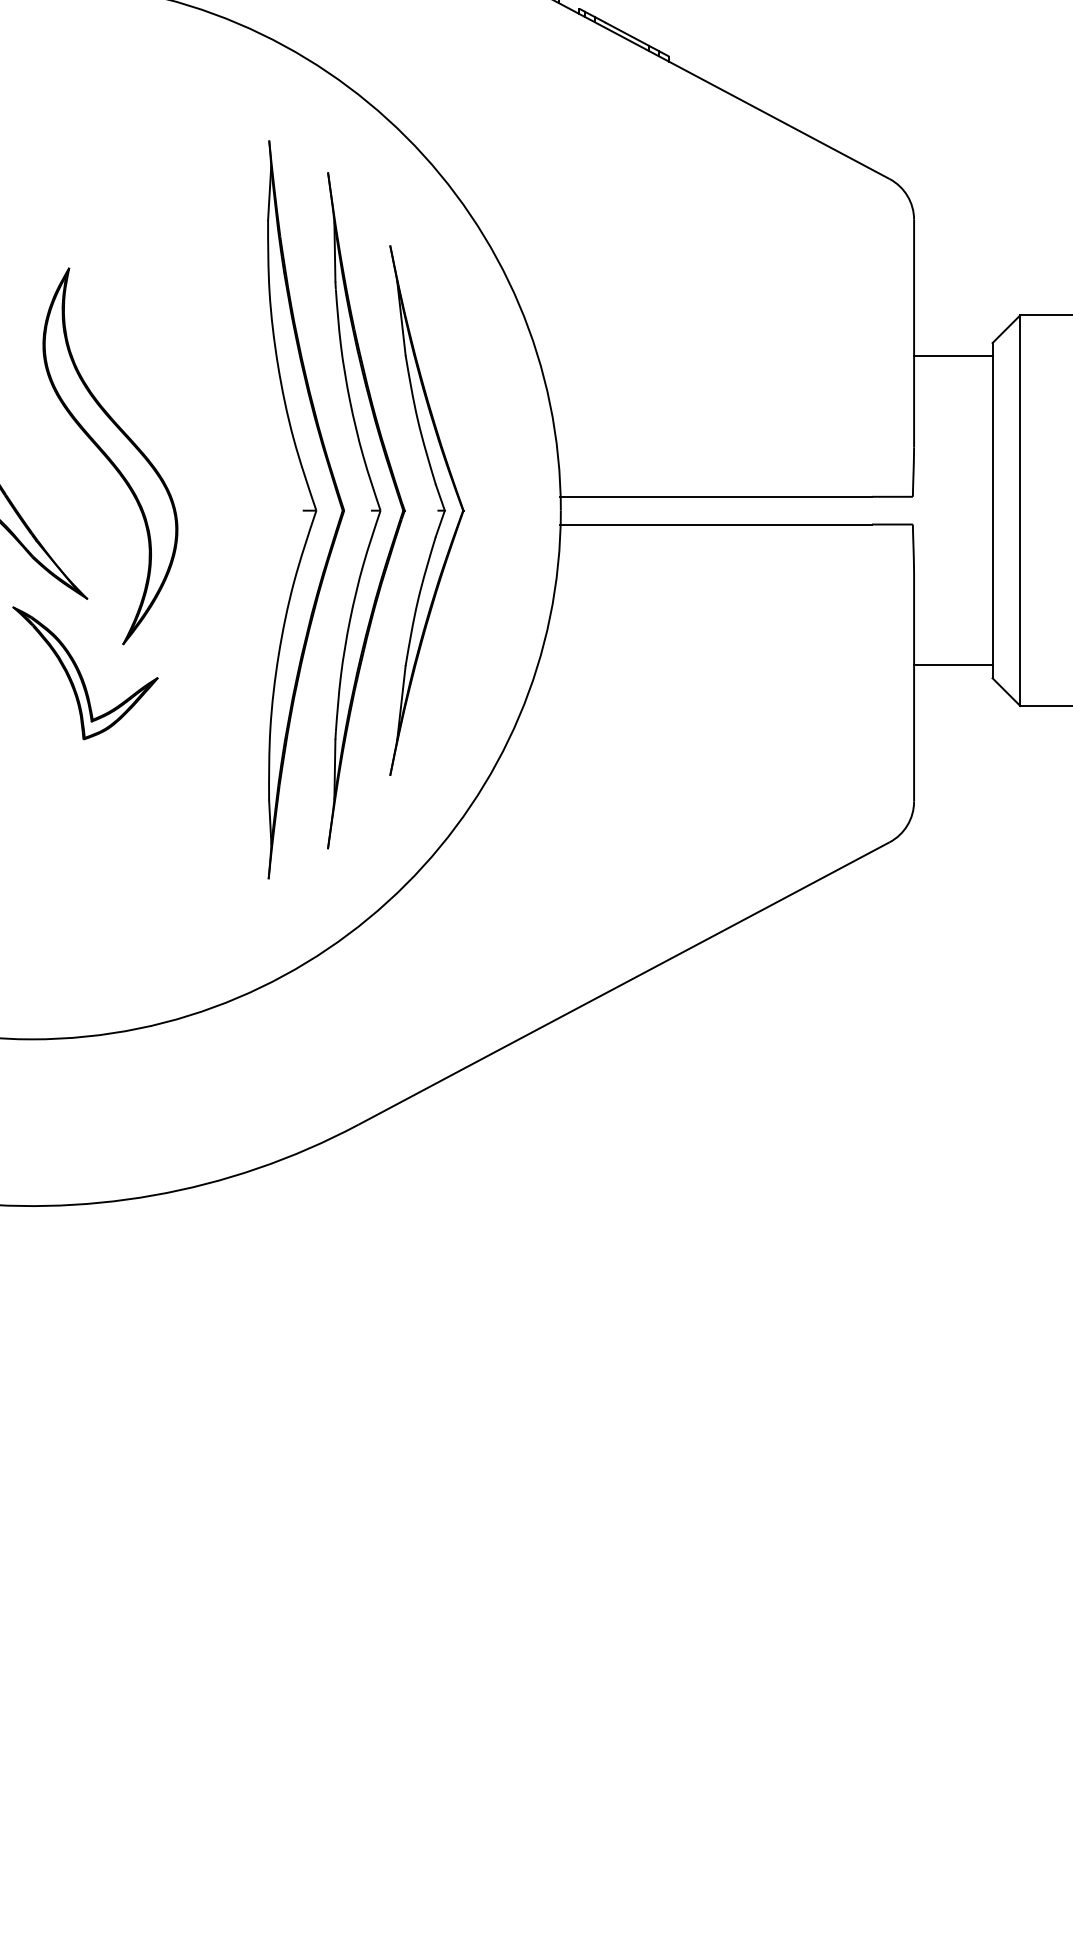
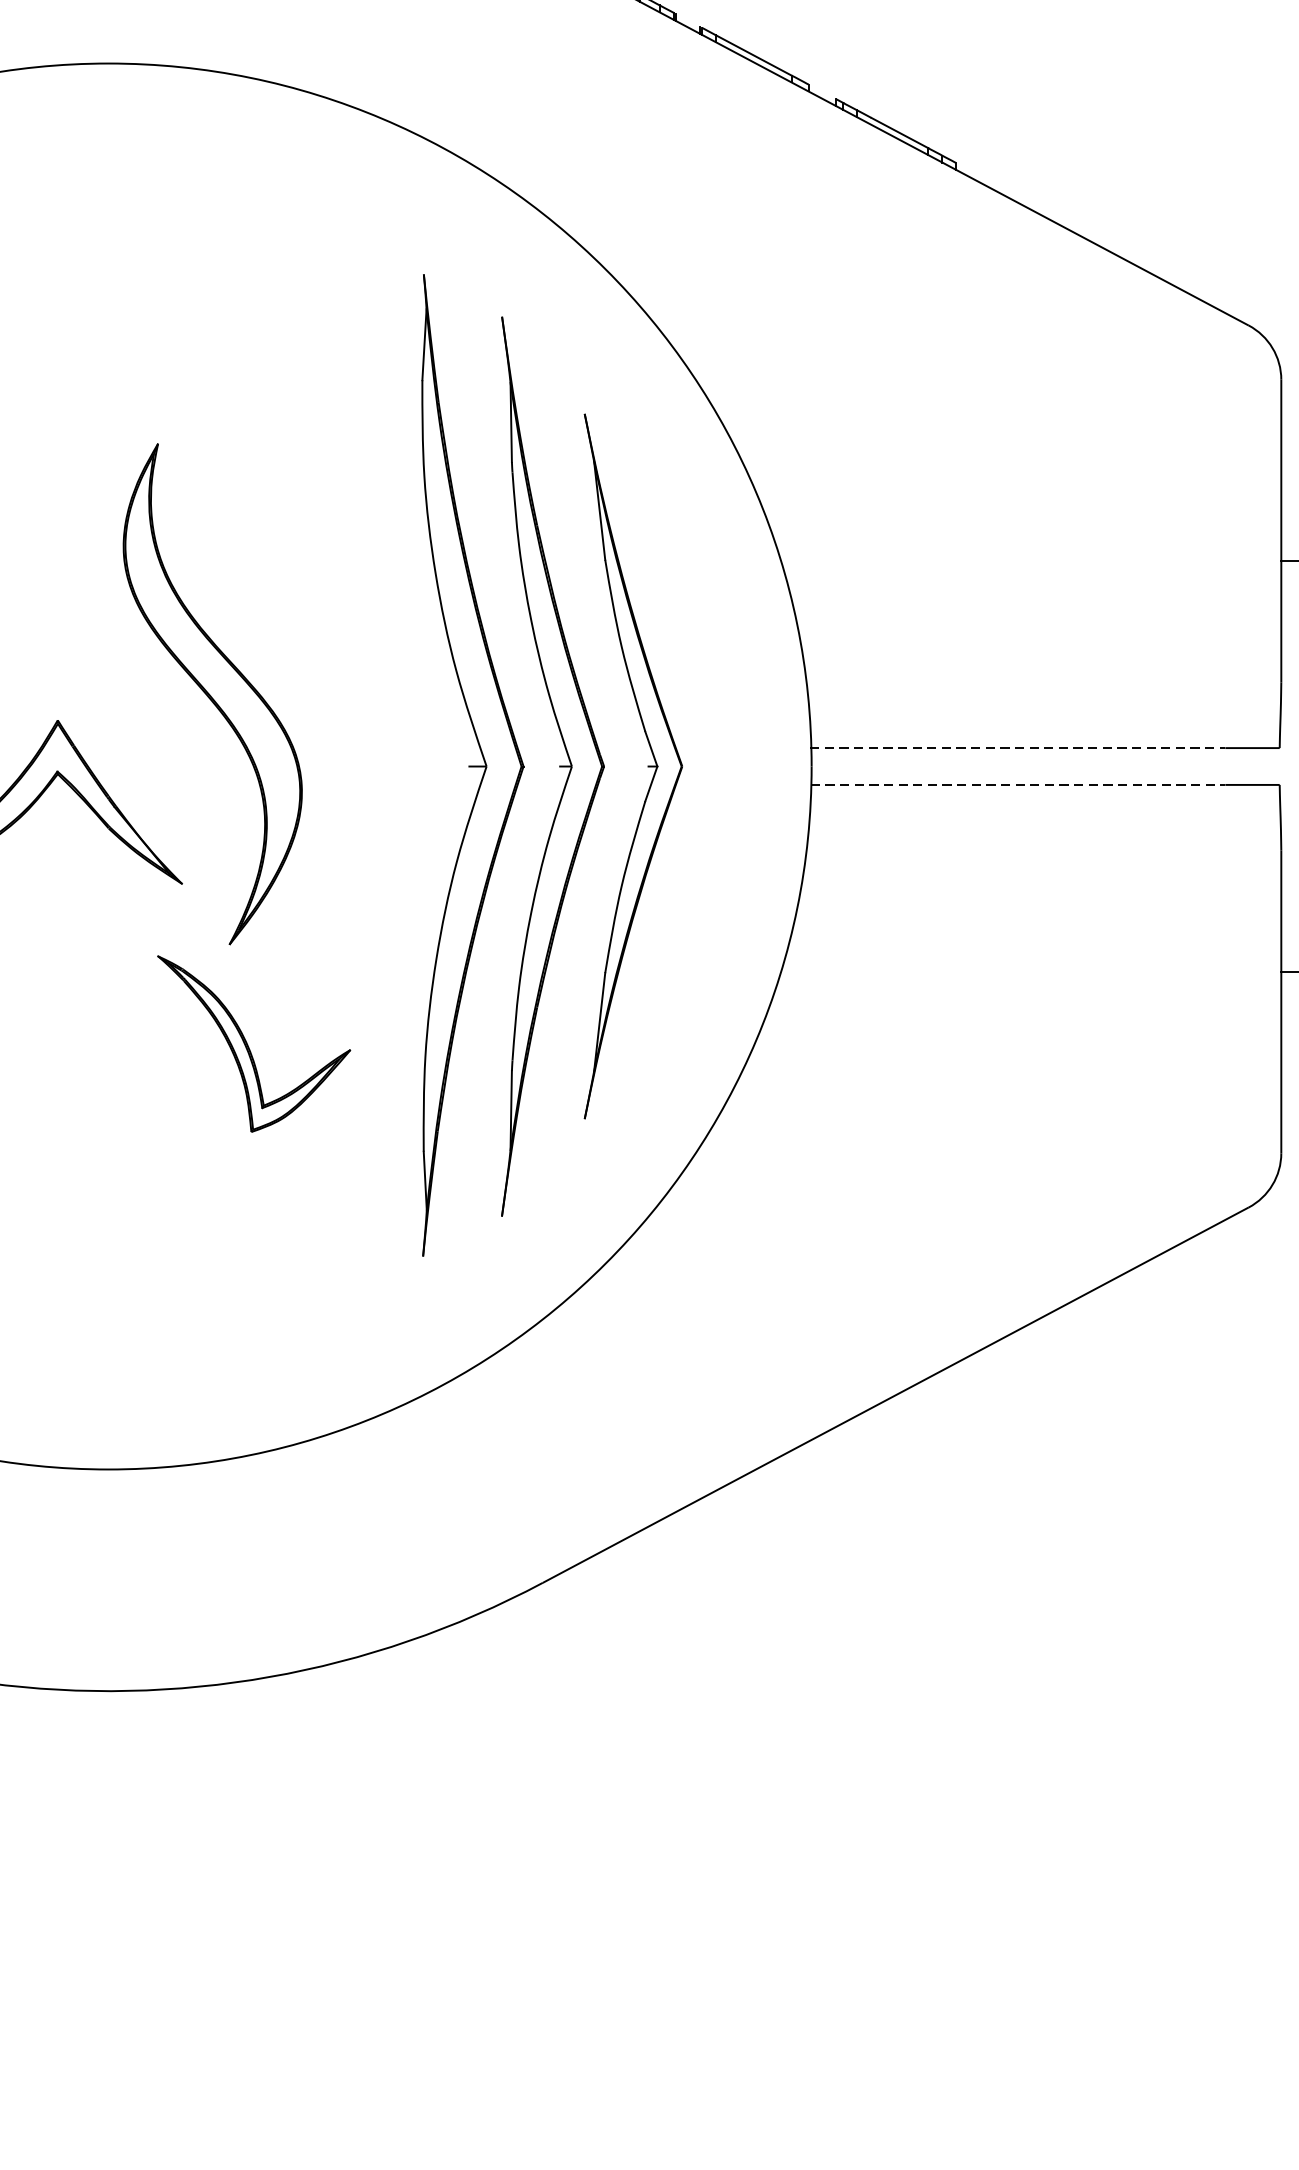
line: (716, 496) -> (1018, 747), solid -> dashed
line: (716, 524) -> (1018, 784), solid -> dashed
part: (85, 673) -> (254, 1044), moved

